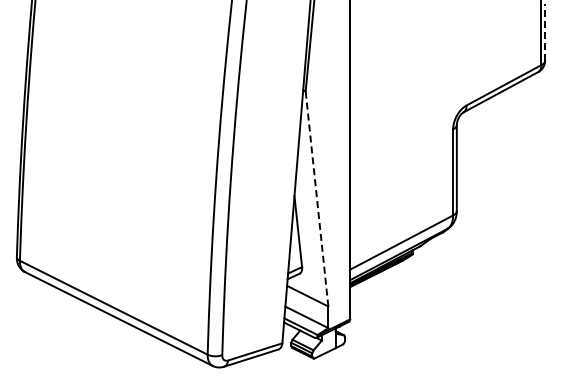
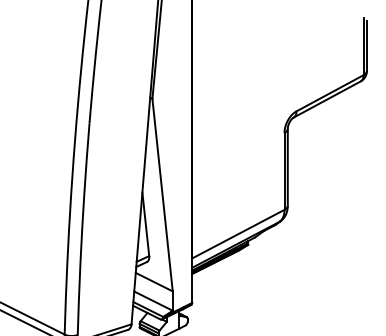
line: (545, 31) -> (367, 45), dashed -> solid
line: (316, 198) -> (162, 194), dashed -> solid

